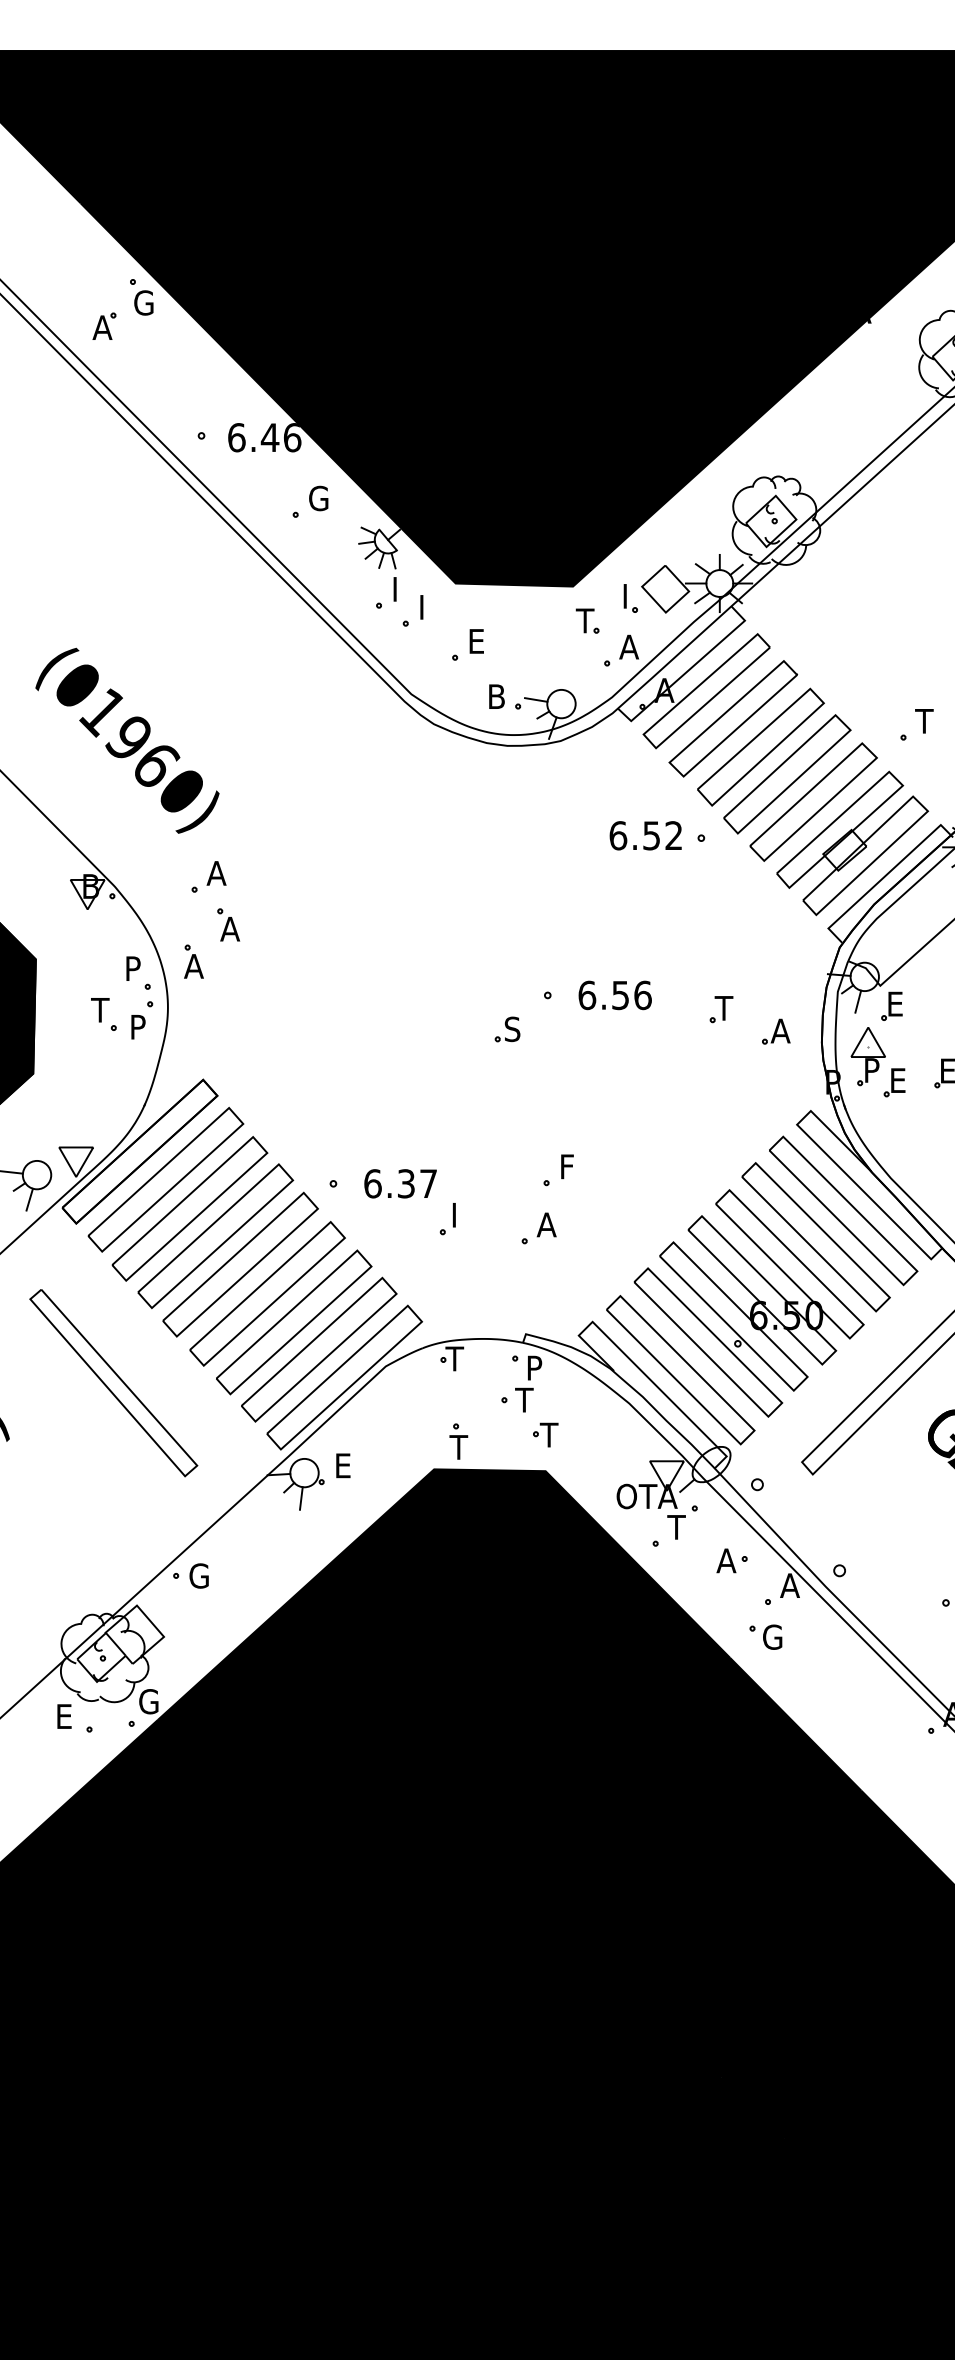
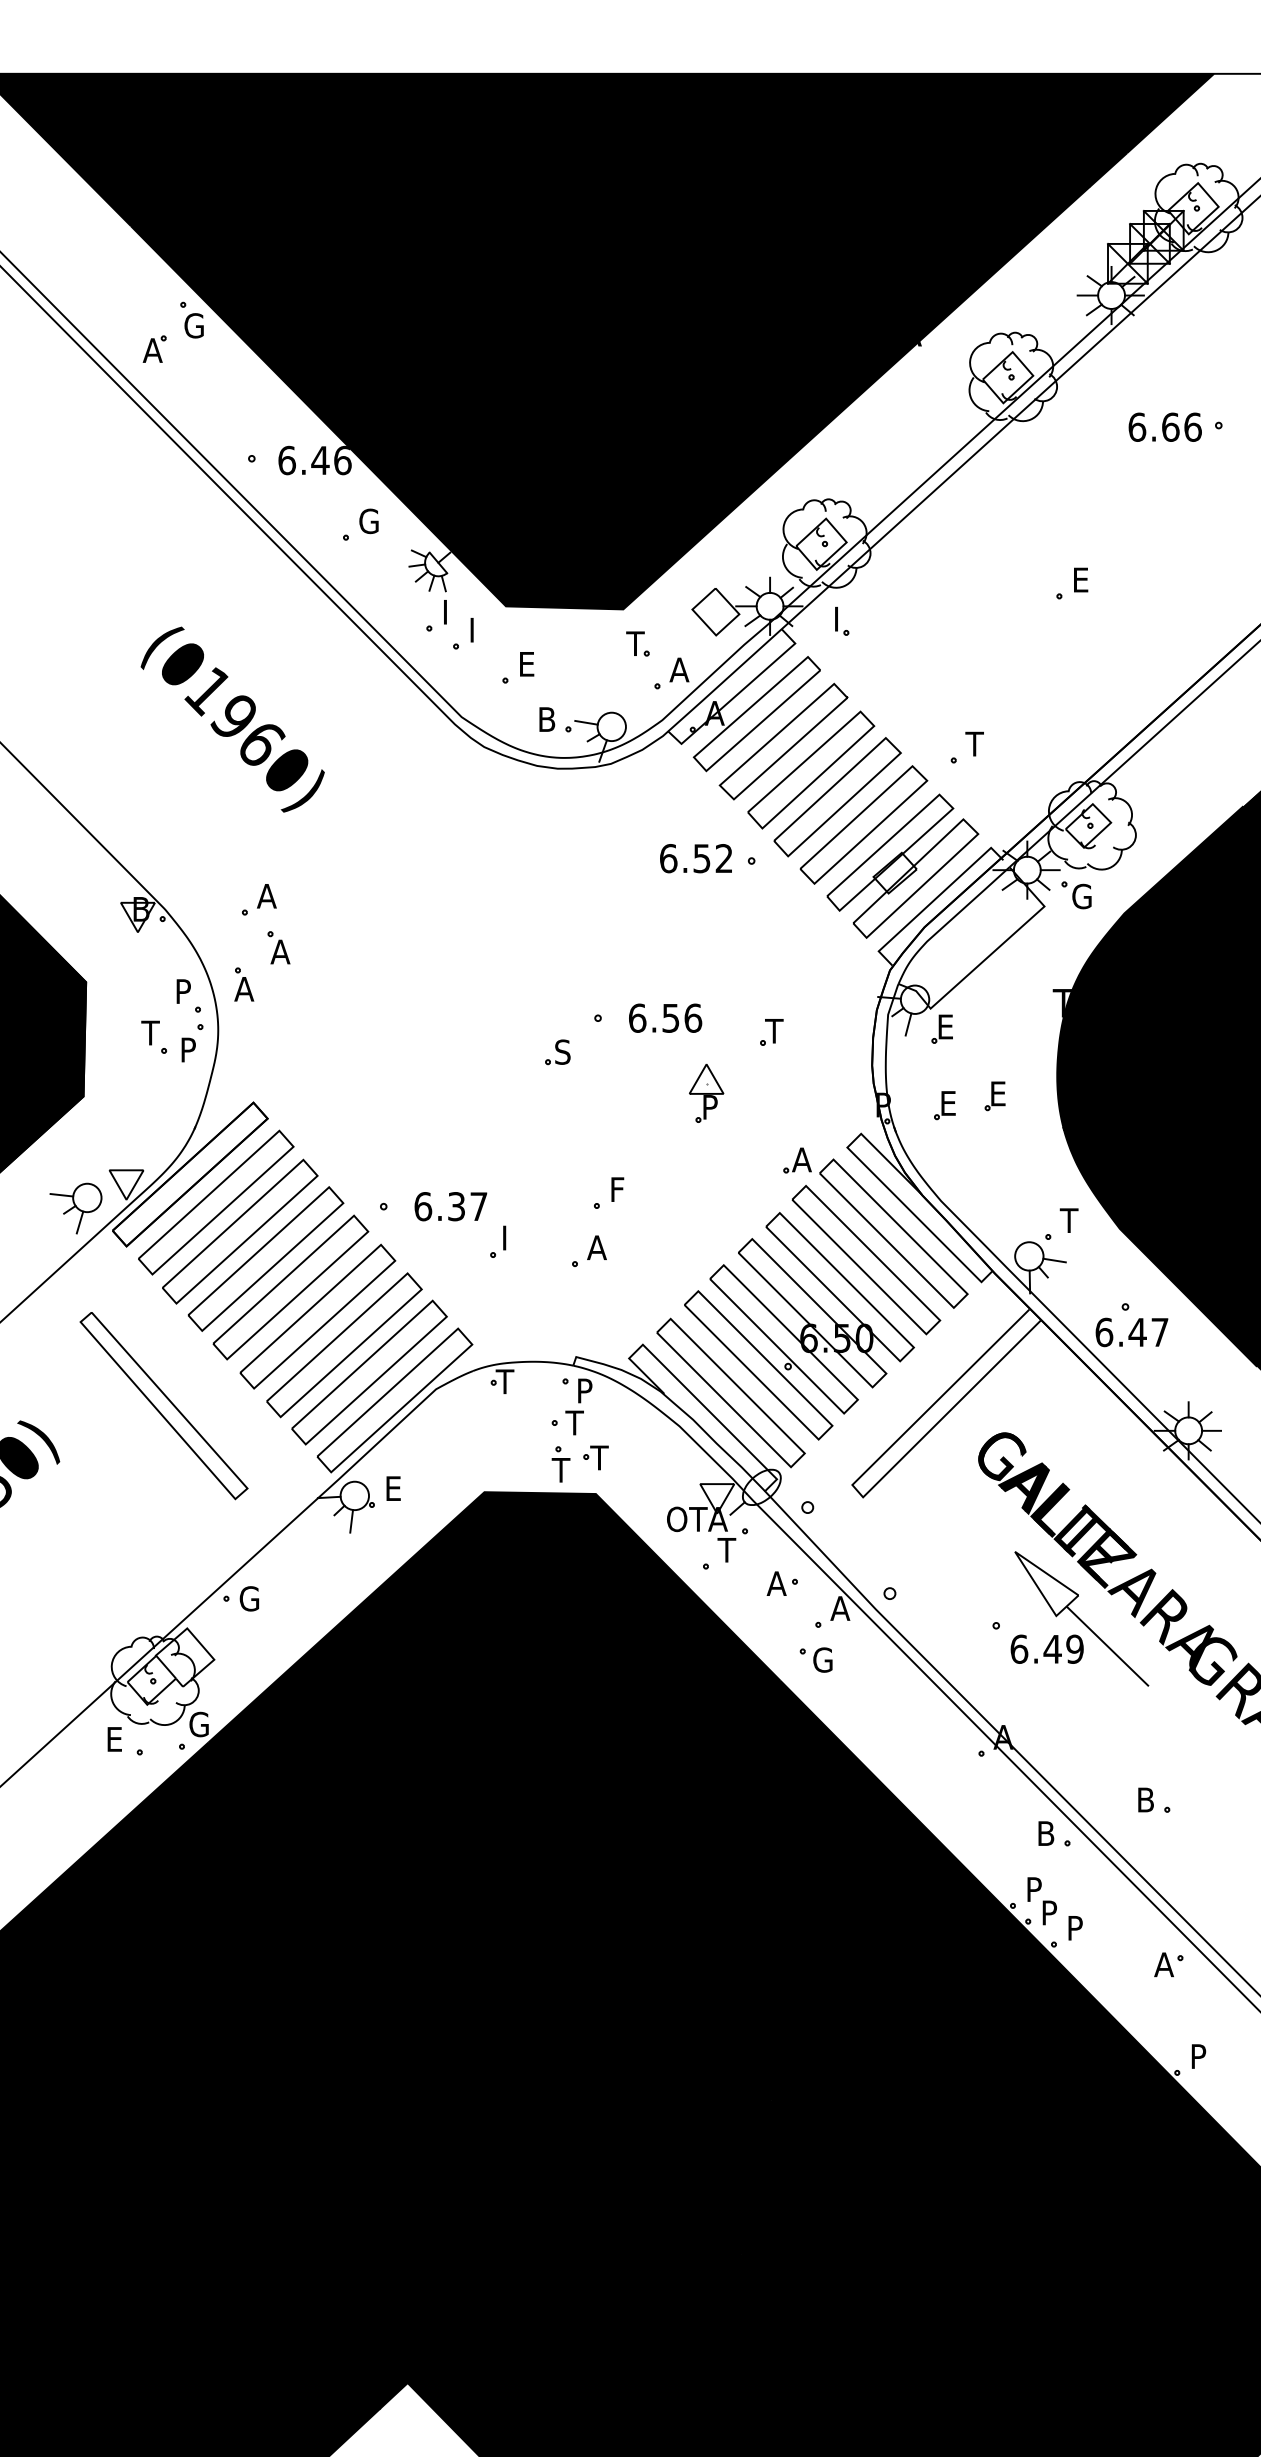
part: (631, 597) -> (842, 620), moved
text: (127, 740) -> (232, 719), moved
part: (776, 1031) -> (797, 1160), moved
part: (868, 1055) -> (706, 1092), moved
part: (458, 1441) -> (560, 1464), moved

